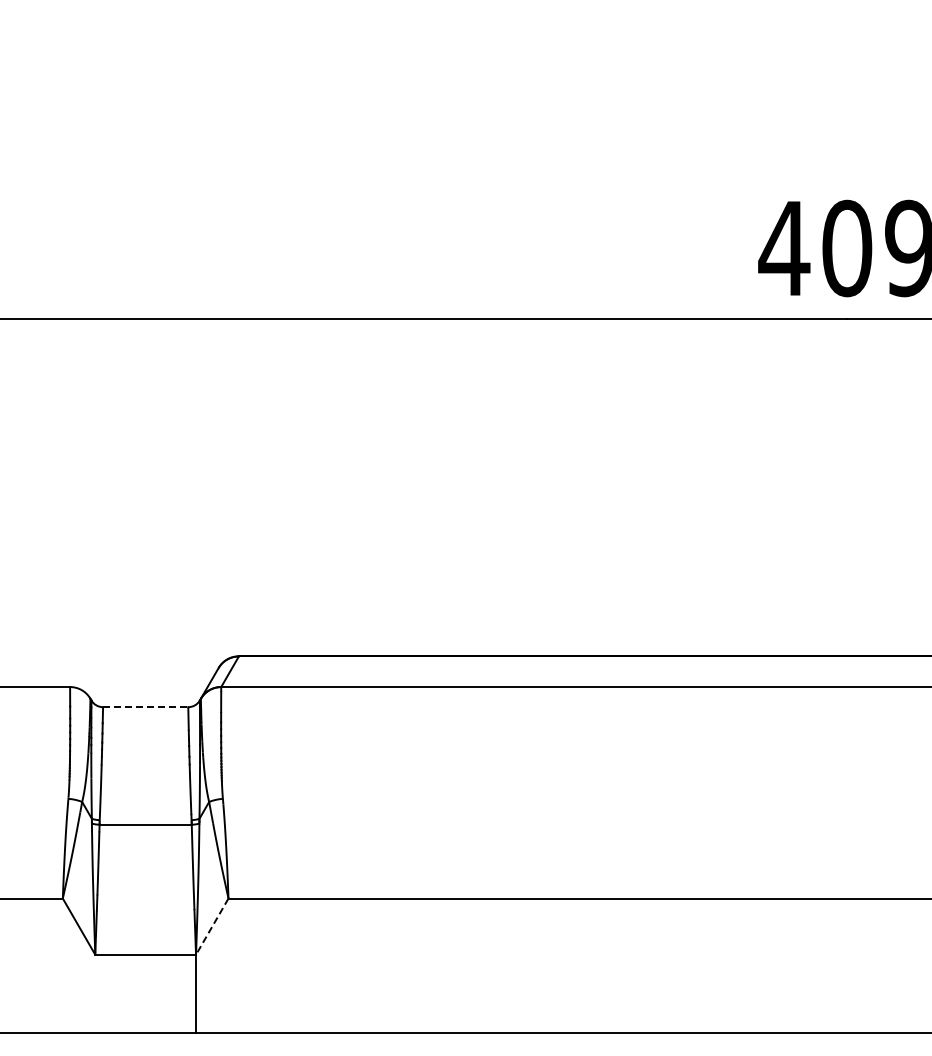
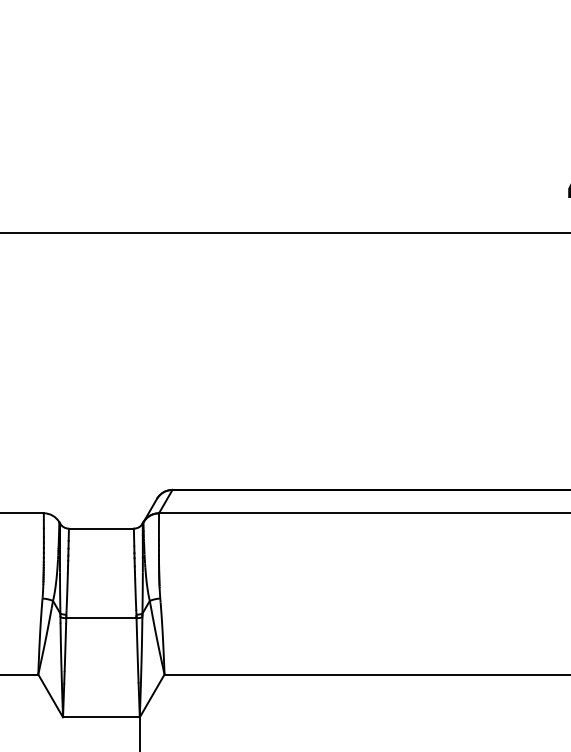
line: (145, 707) -> (101, 528), dashed -> solid
line: (212, 927) -> (152, 696), dashed -> solid

